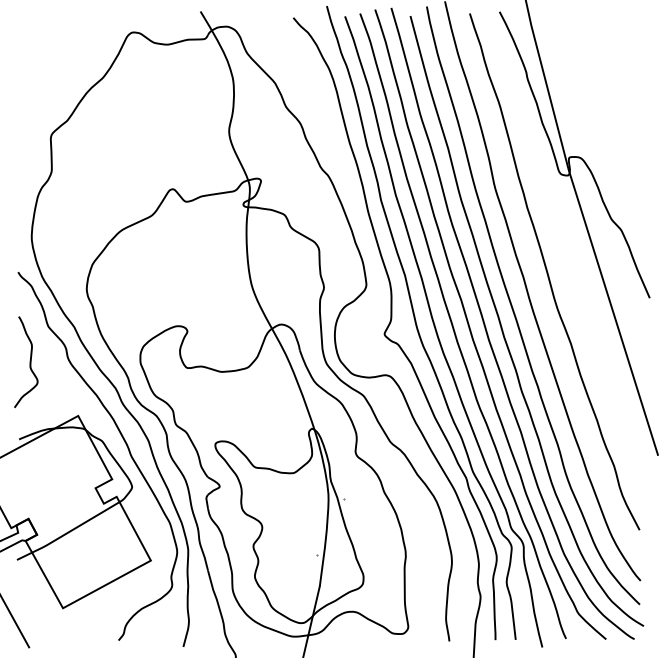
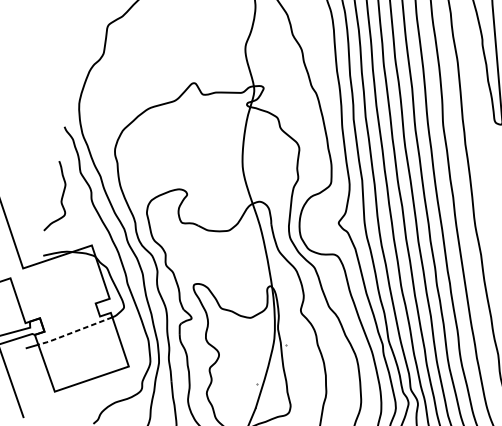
line: (74, 528) -> (74, 331), solid -> dashed

